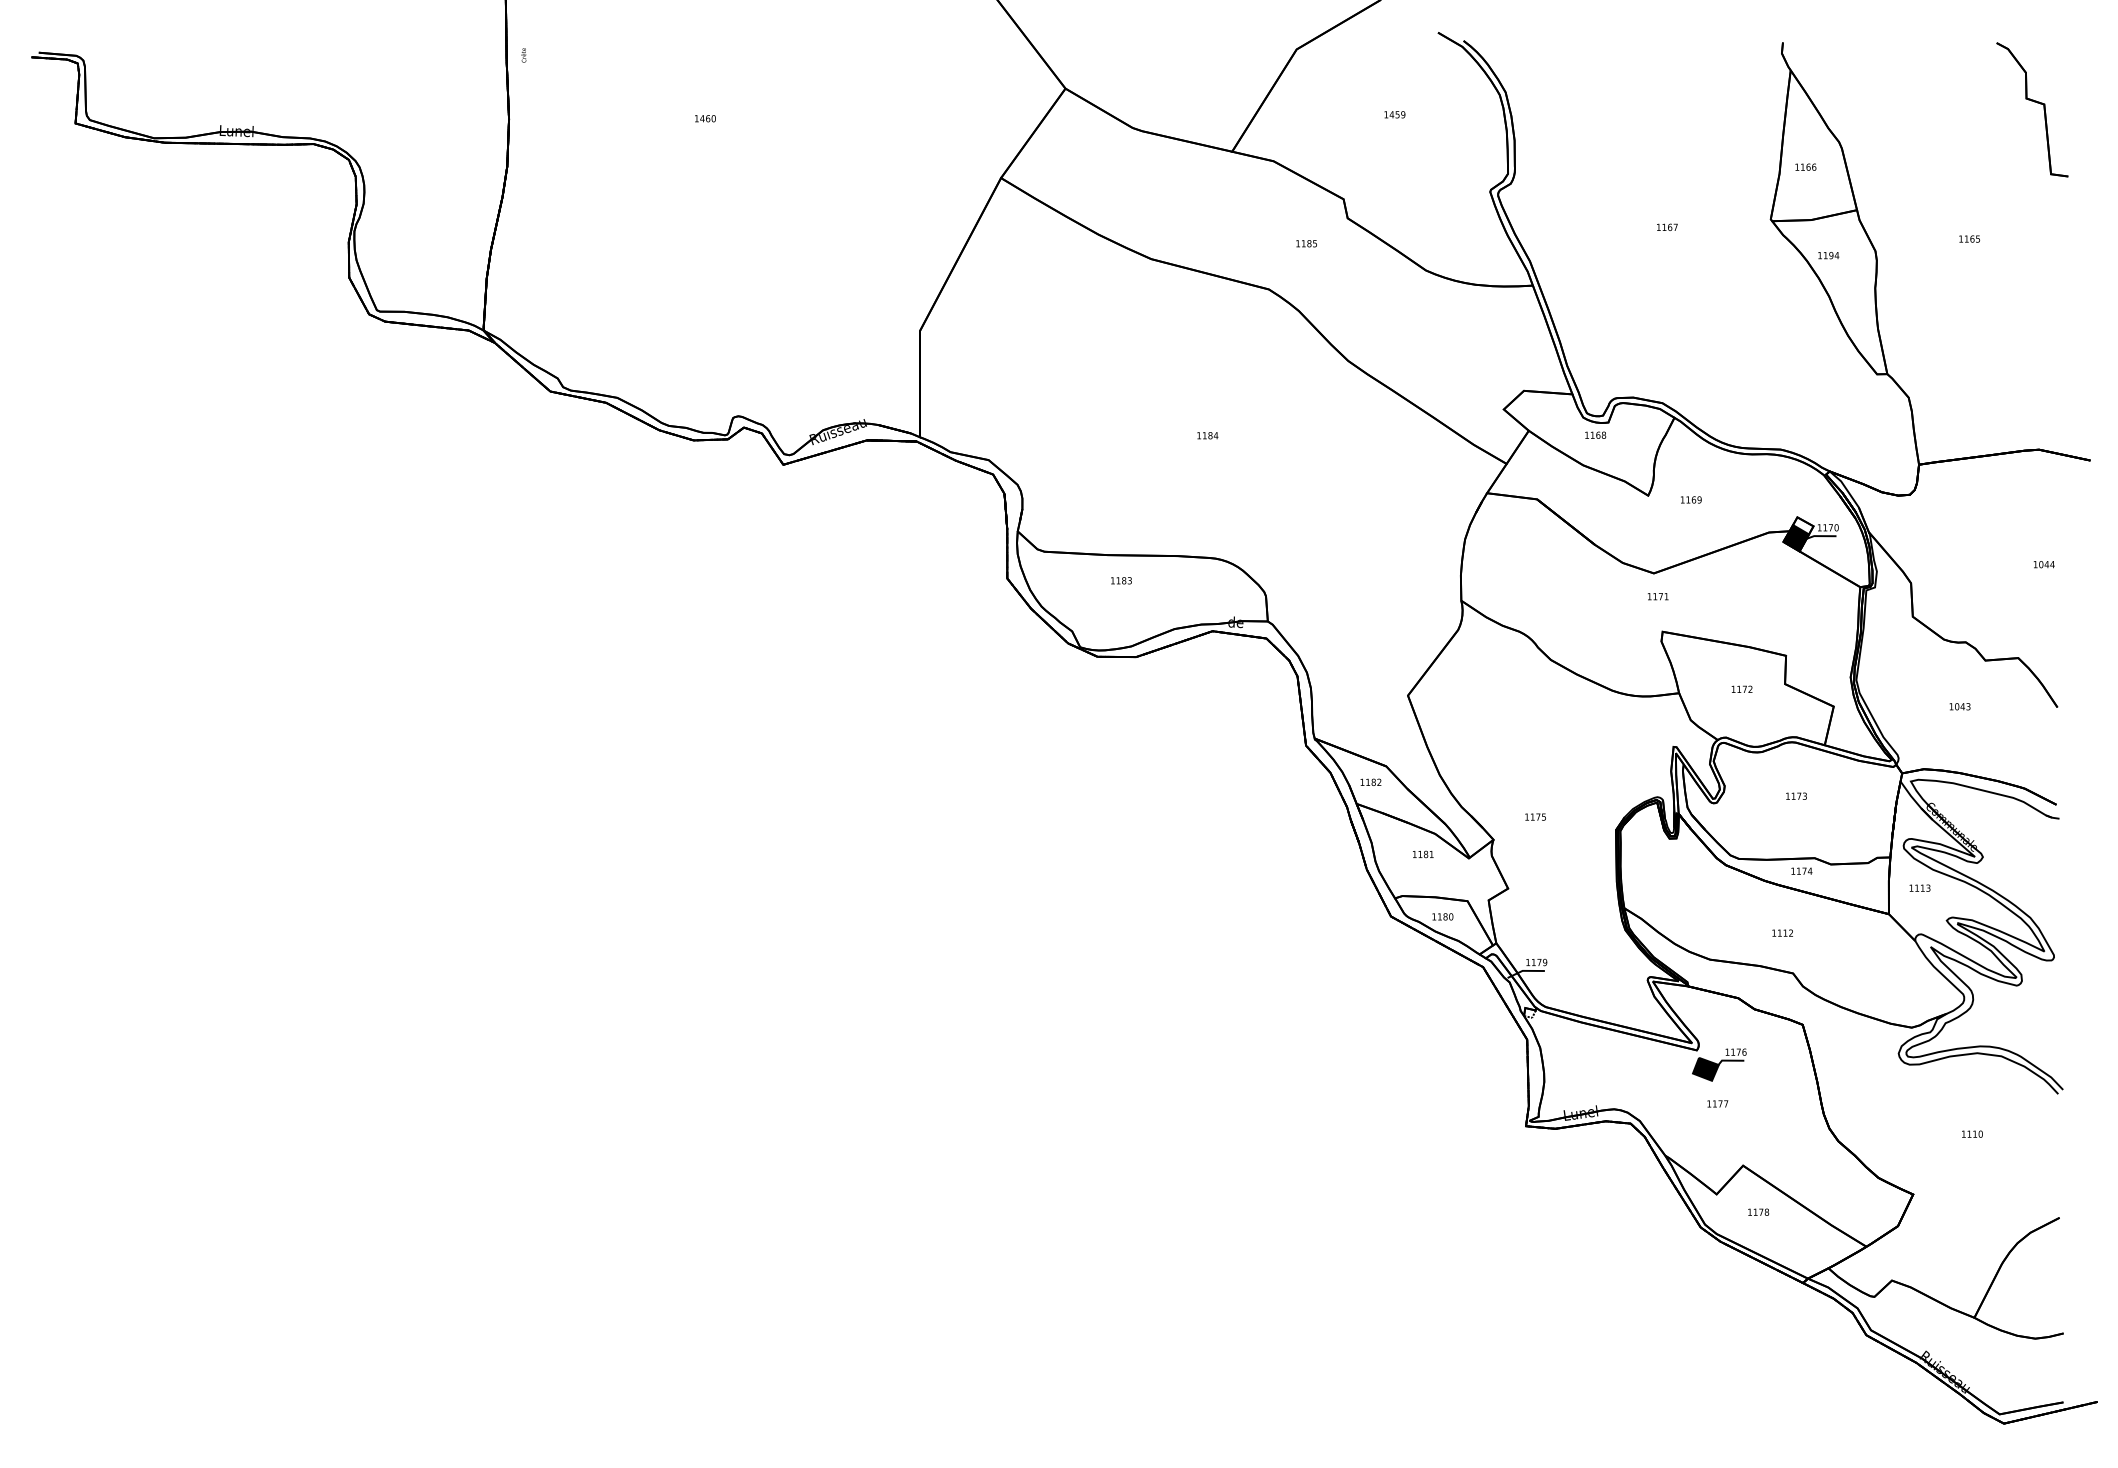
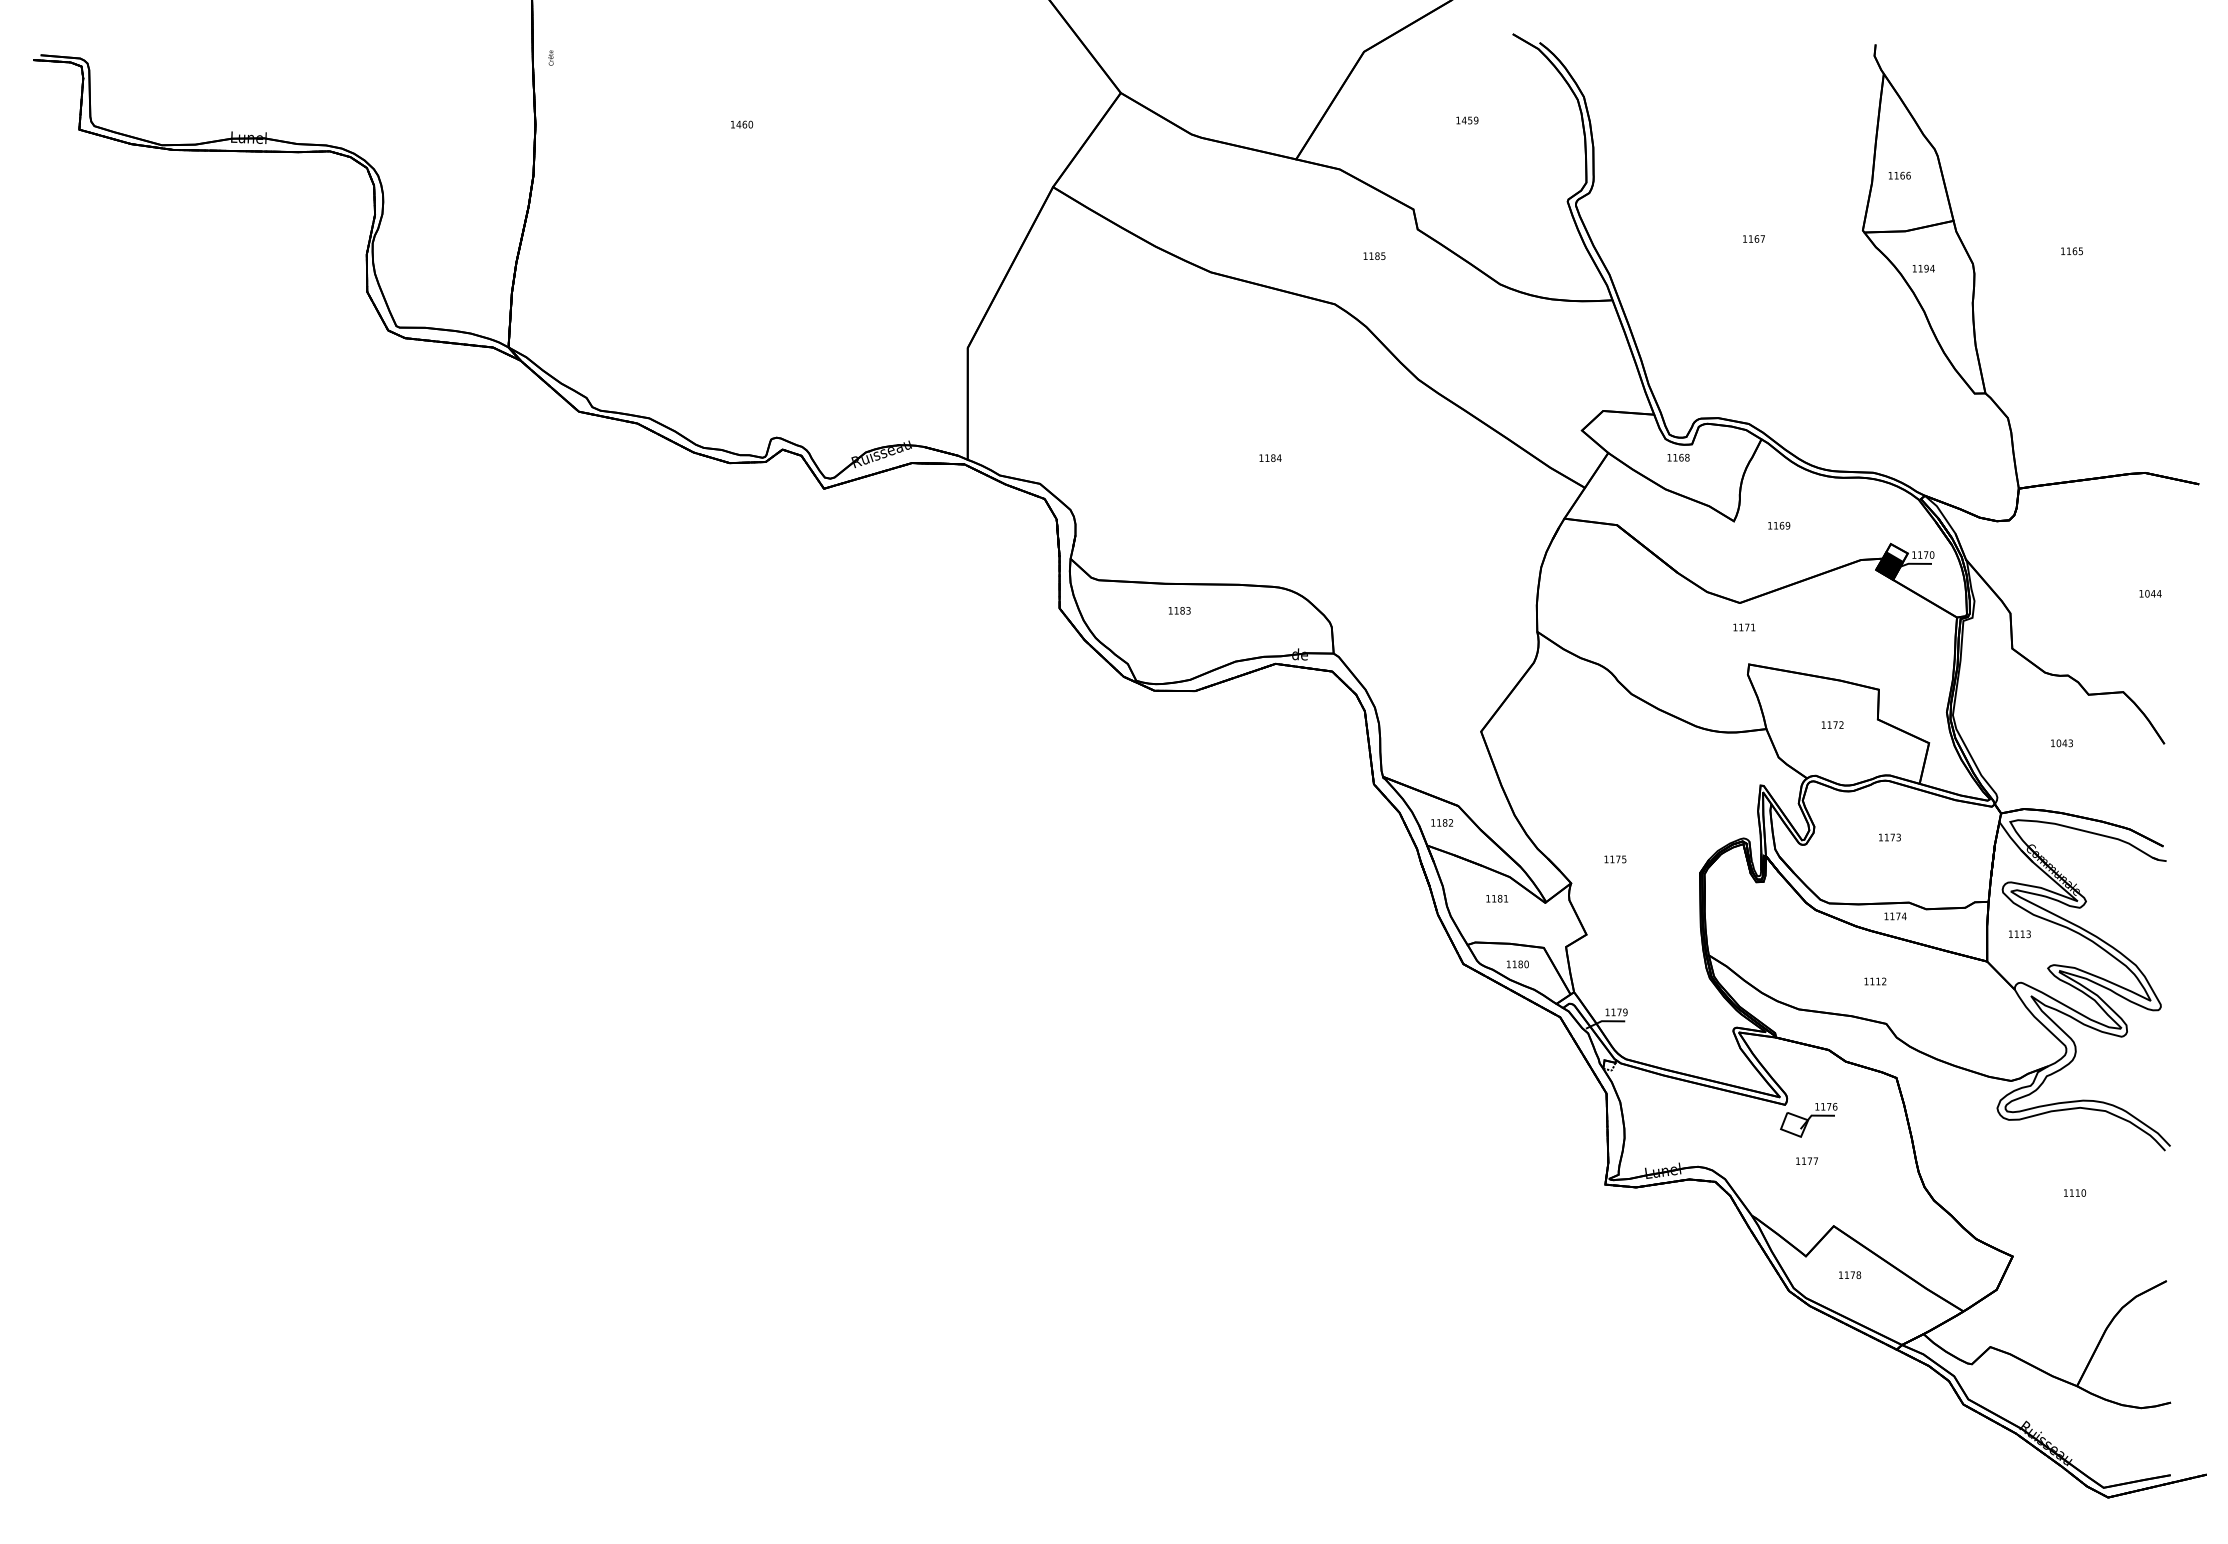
part: (2034, 102) -> (2140, 107), removed
fill: (1705, 1069) -> (1794, 1124), removed

